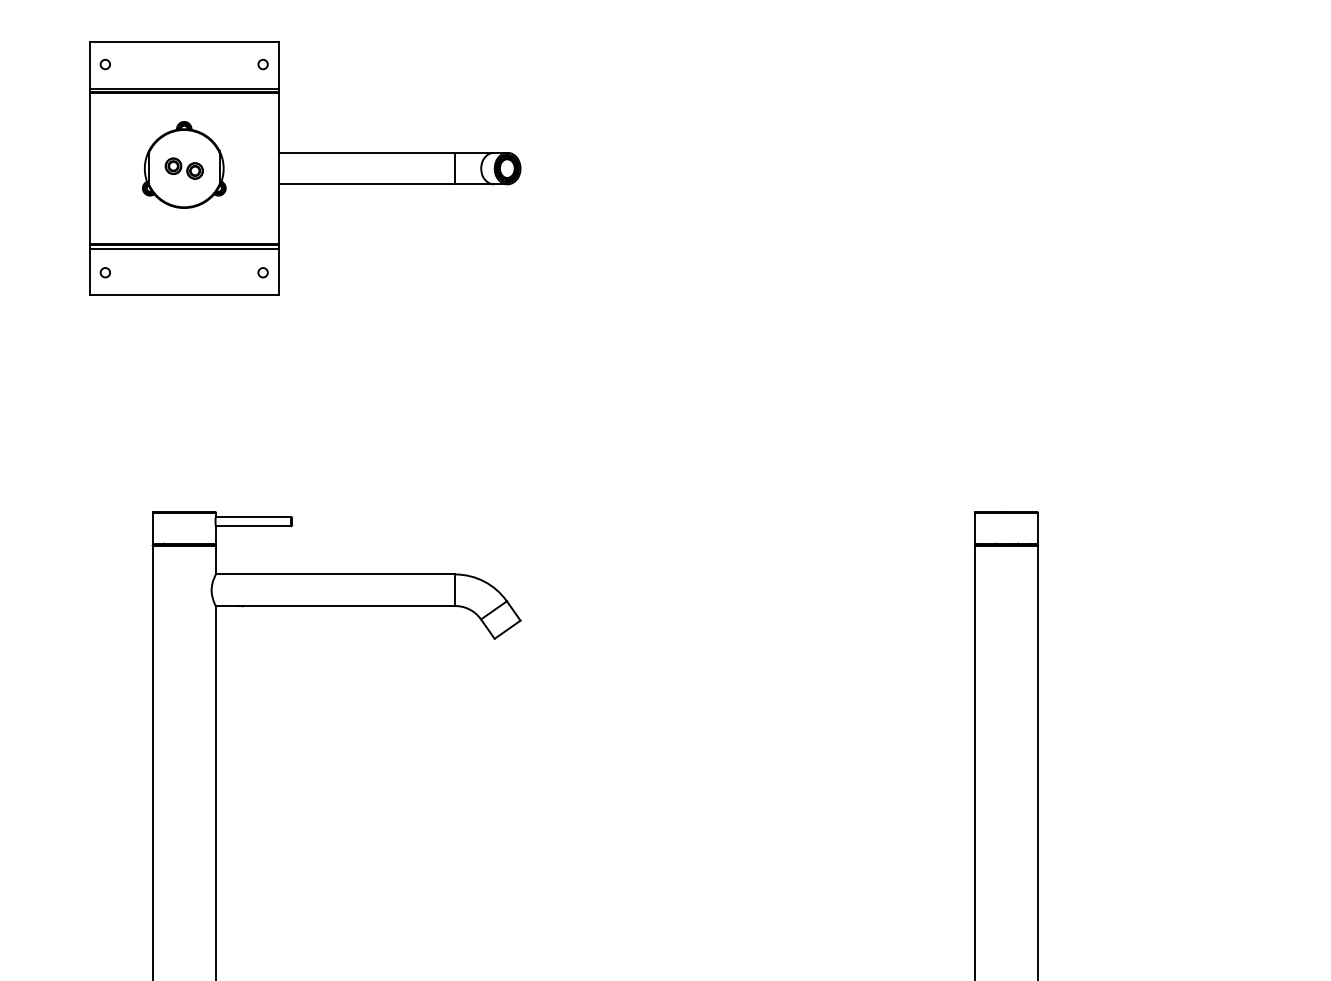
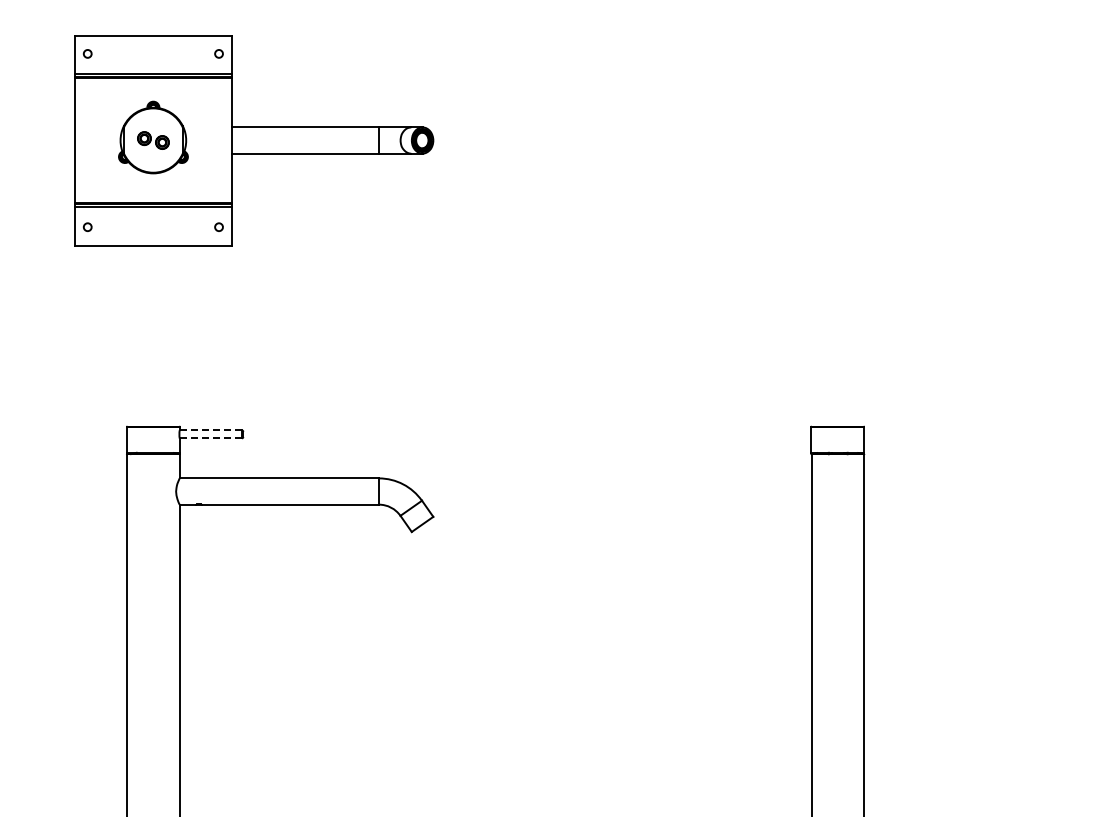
line: (252, 516) -> (210, 430), solid -> dashed
line: (254, 526) -> (211, 438), solid -> dashed

